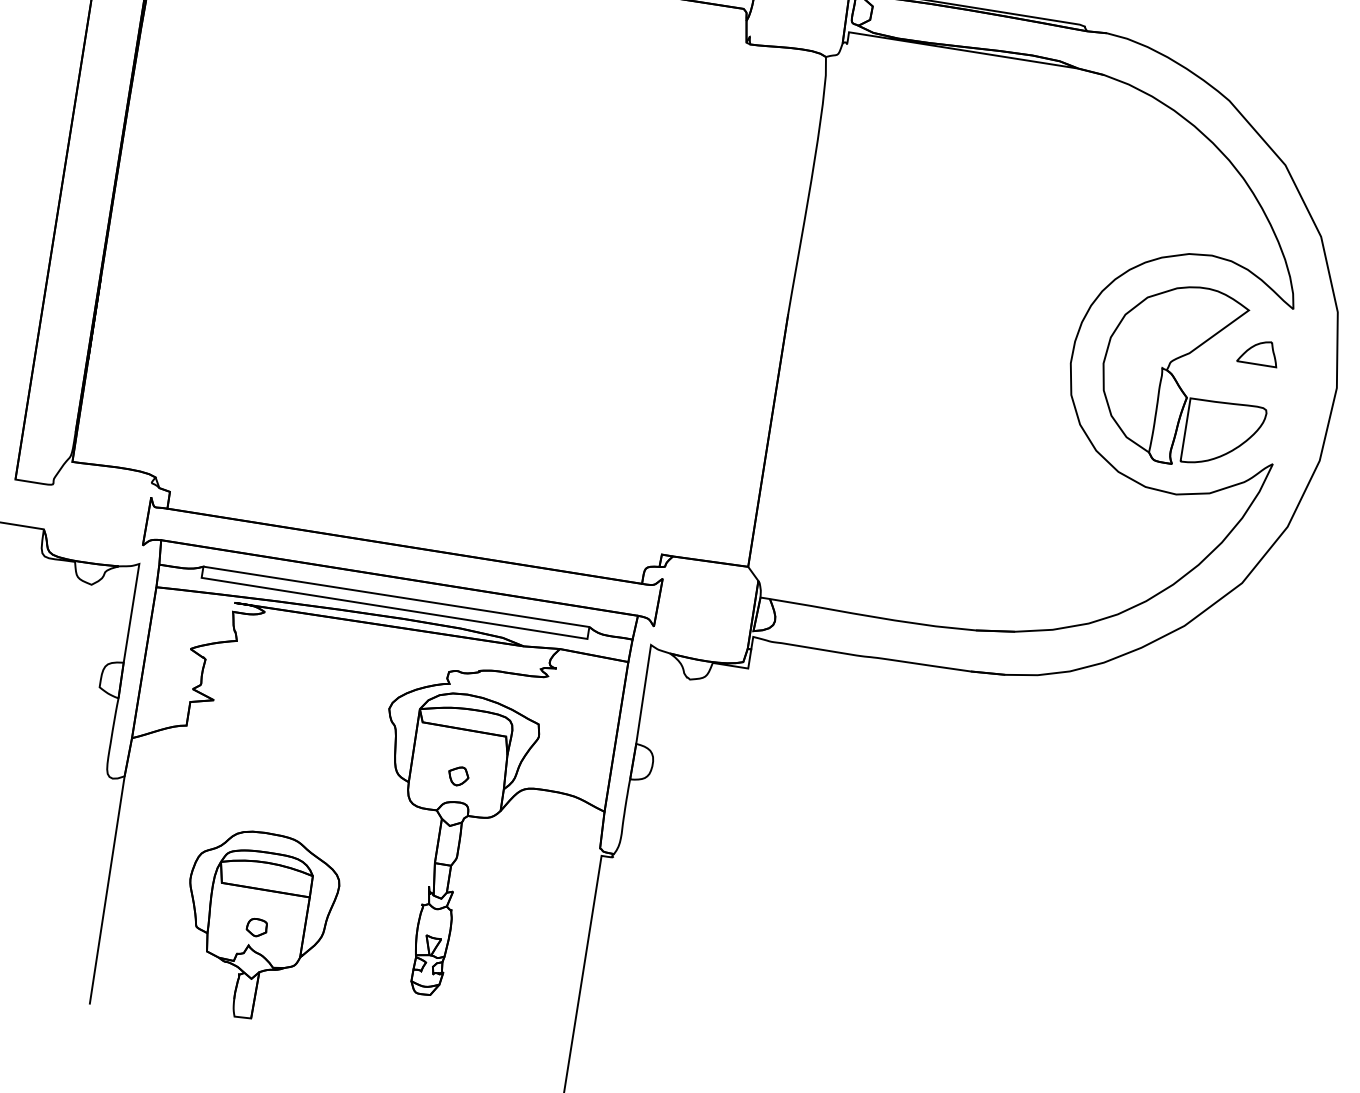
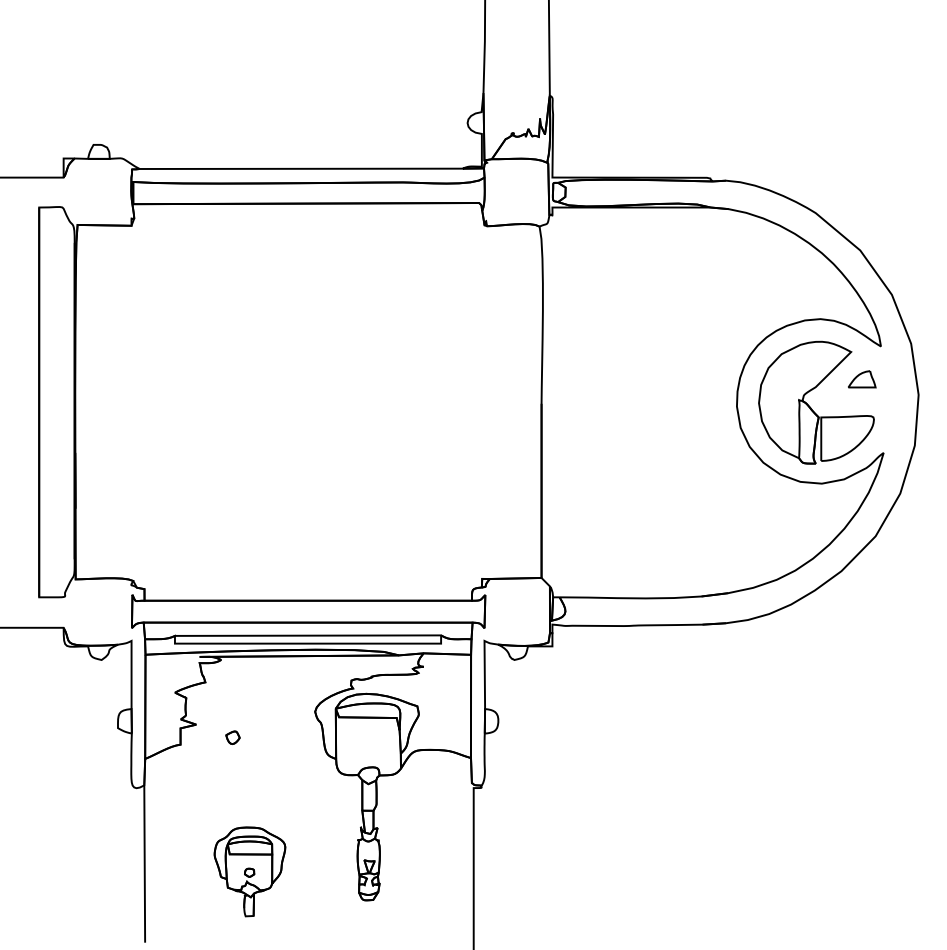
part: (457, 775) -> (232, 737), moved
part: (257, 925) -> (249, 871), size x0.7

